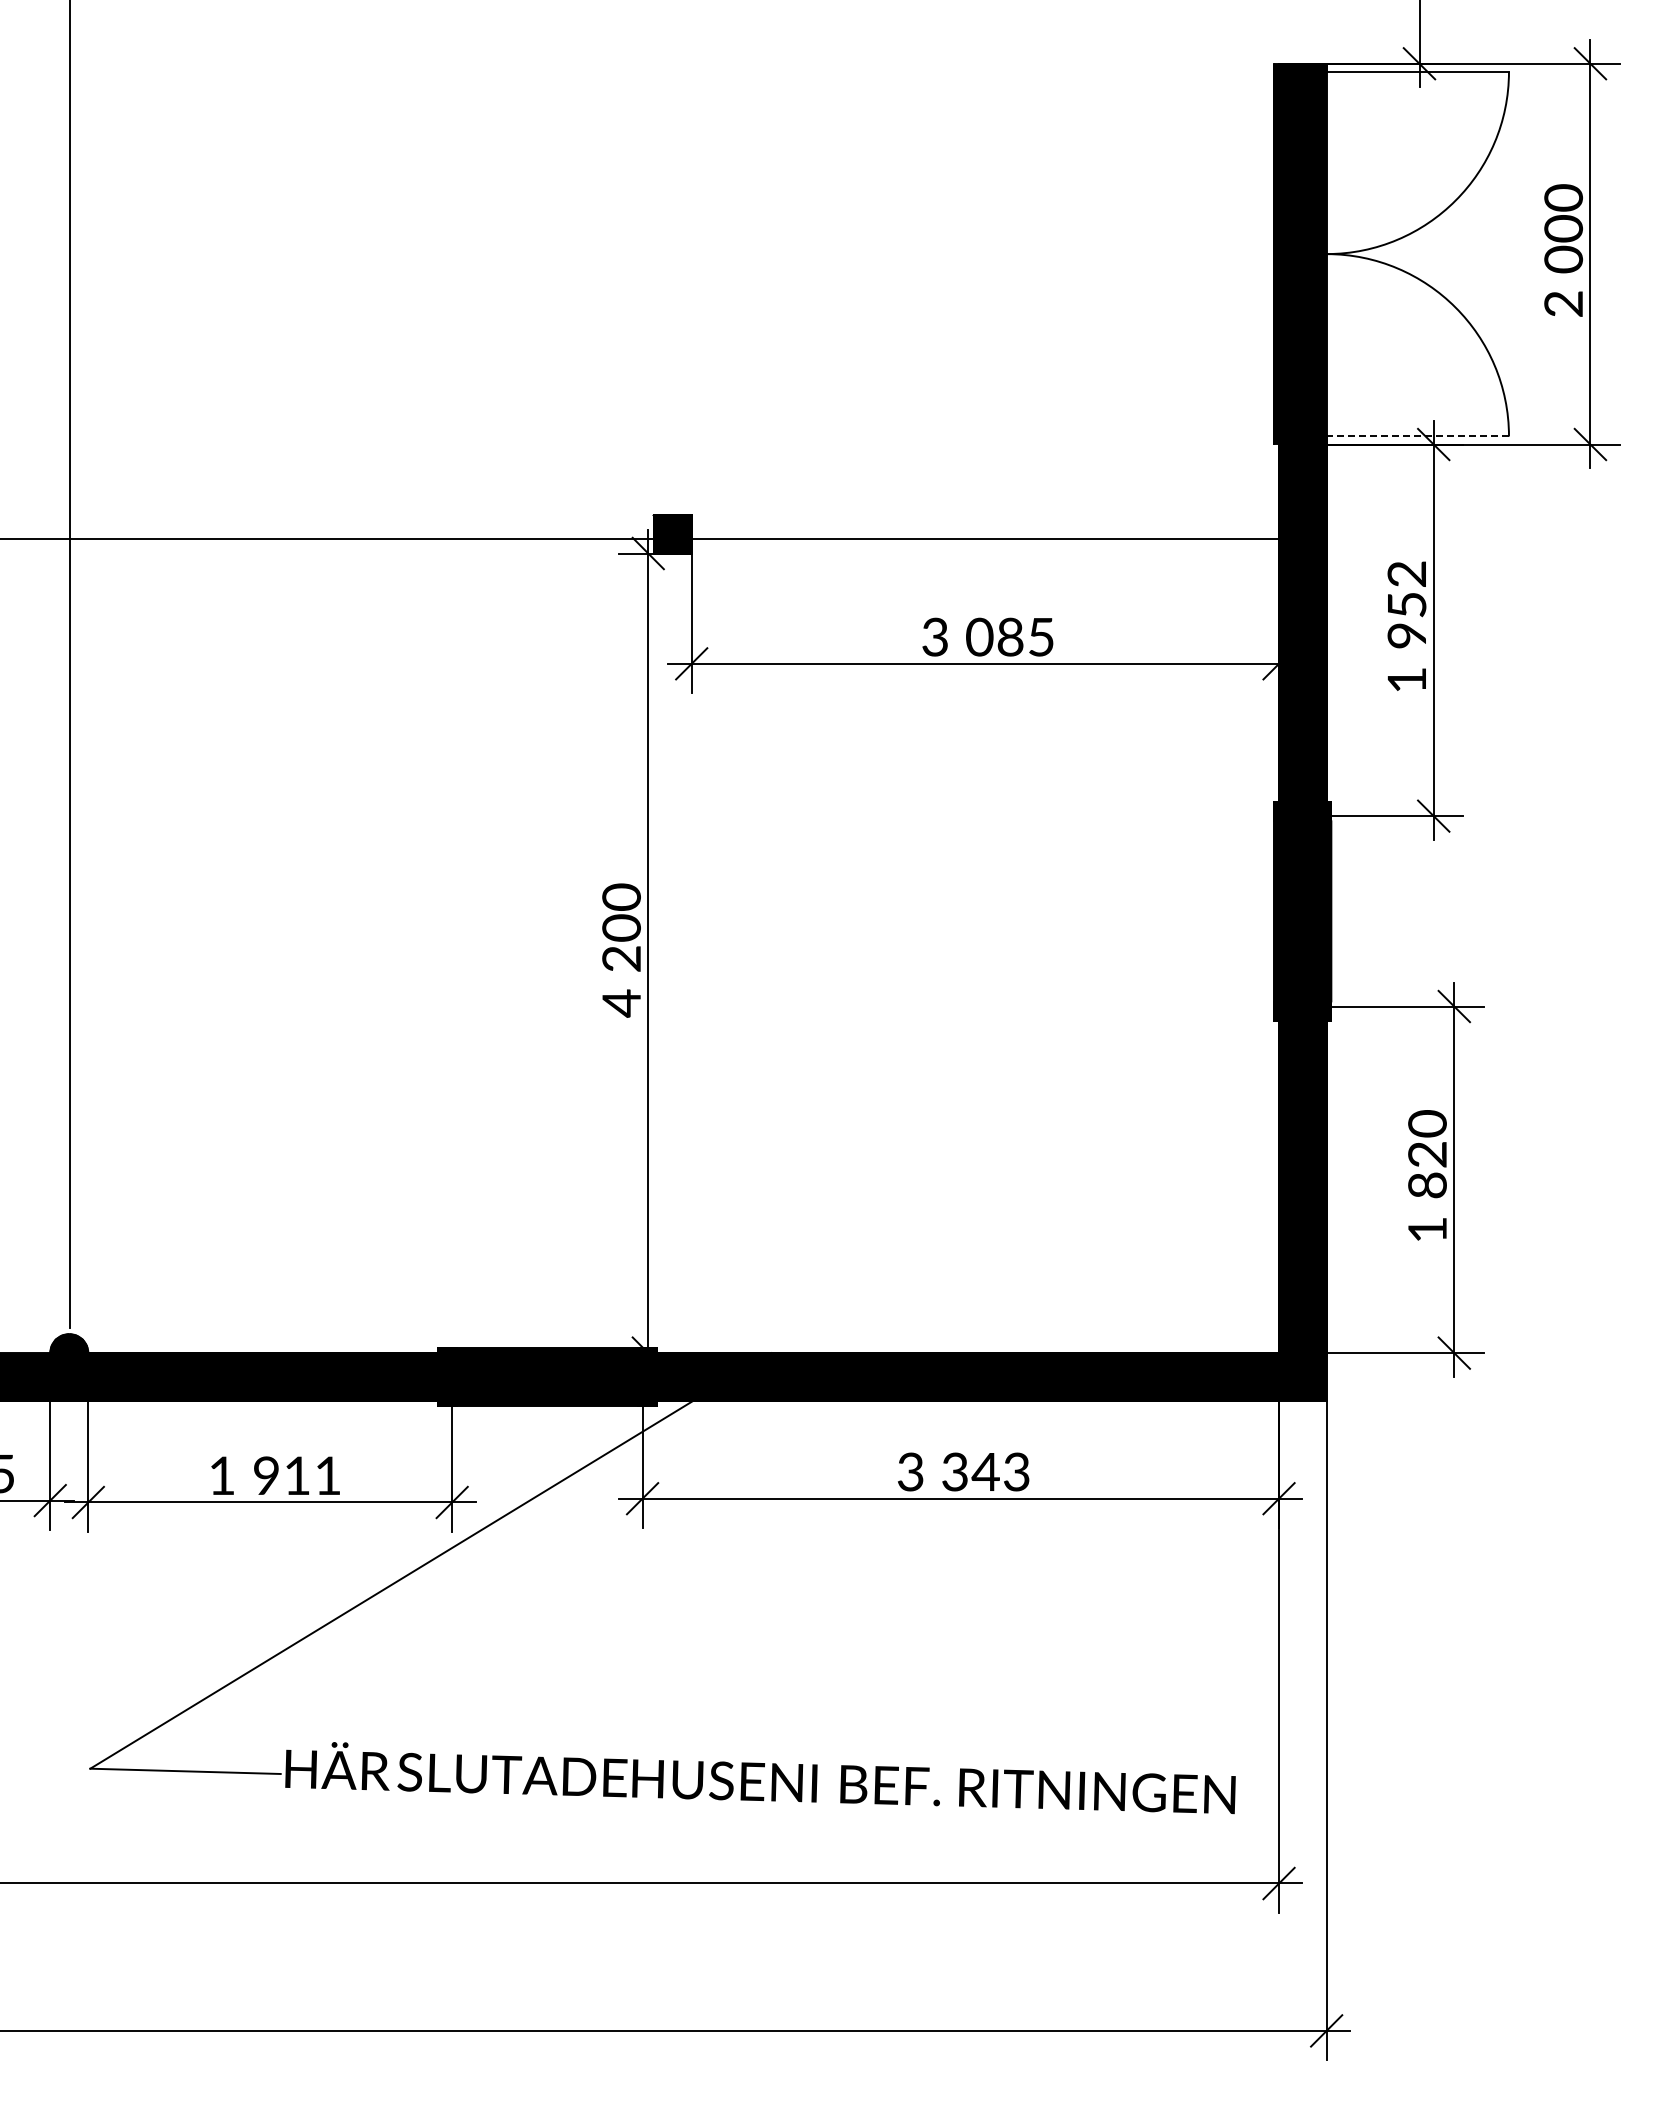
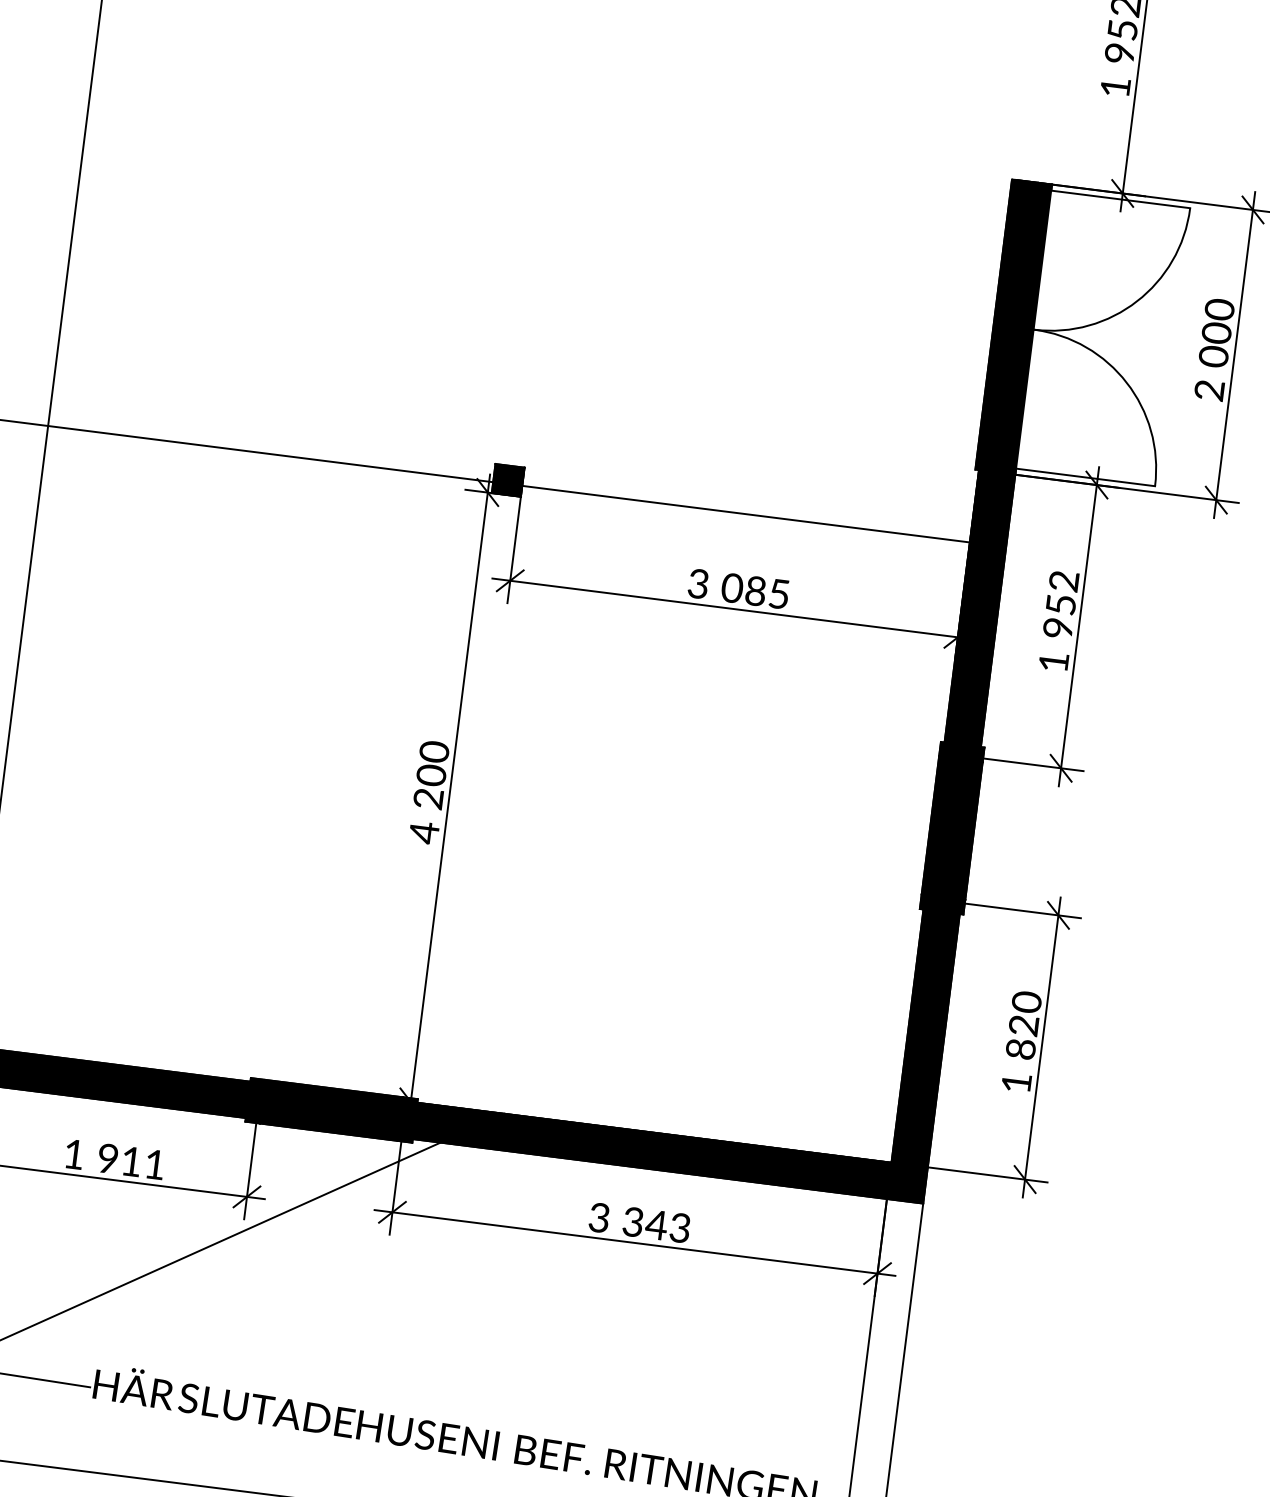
line: (1417, 436) -> (1085, 477), dashed -> solid

